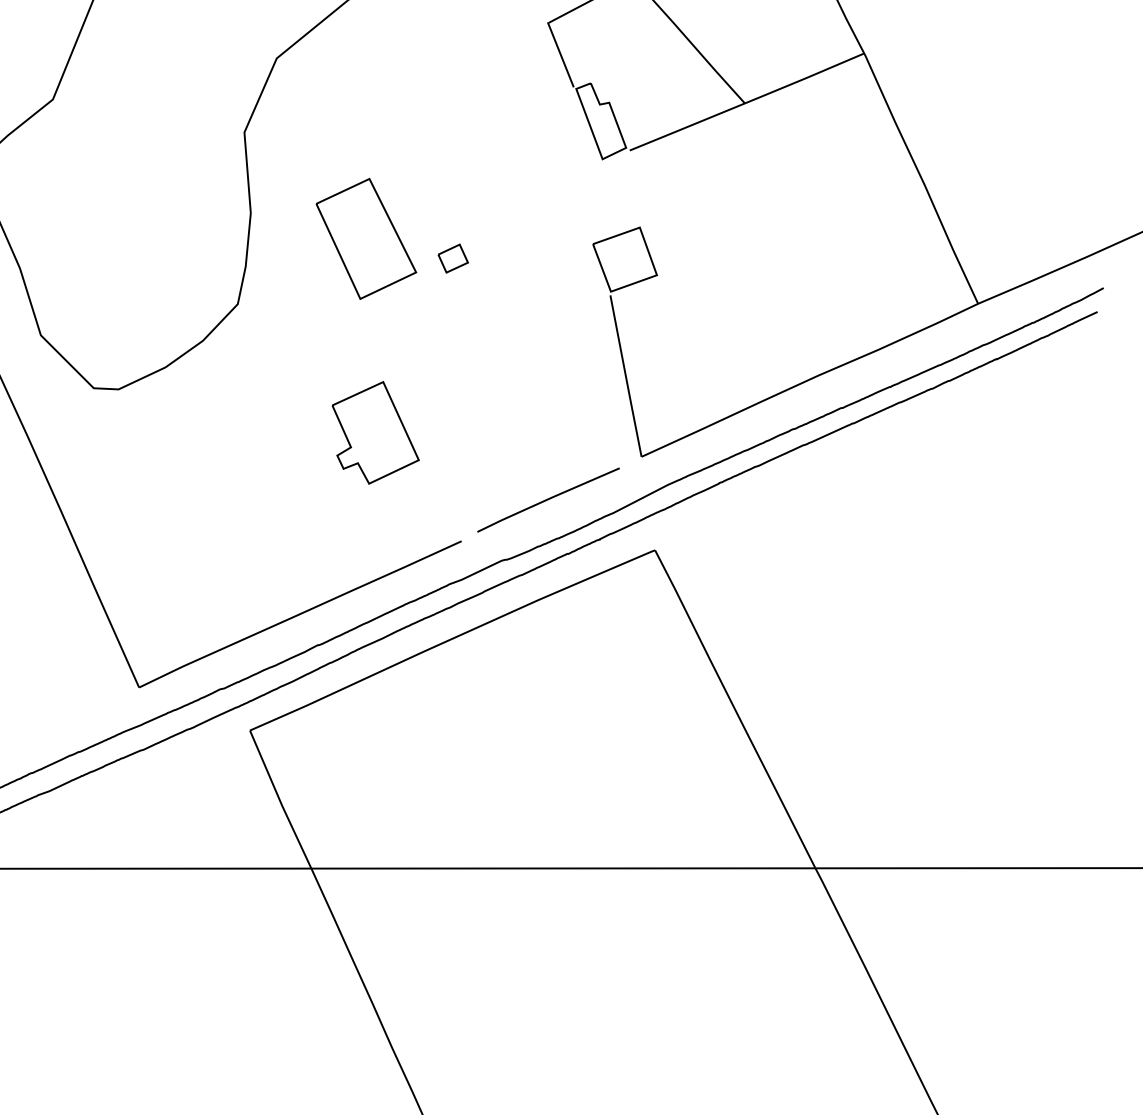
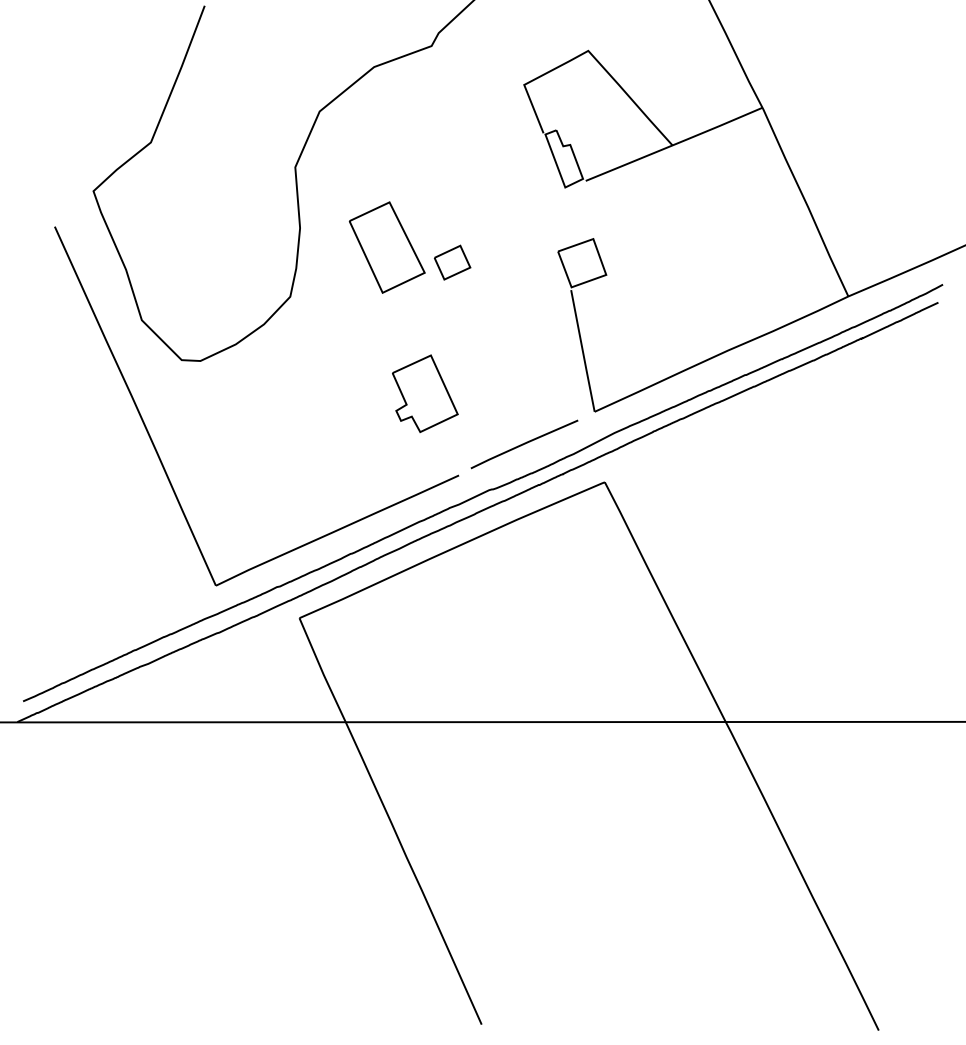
part: (452, 257) -> (452, 261), size x1.6
part: (376, 432) -> (425, 393), moved

